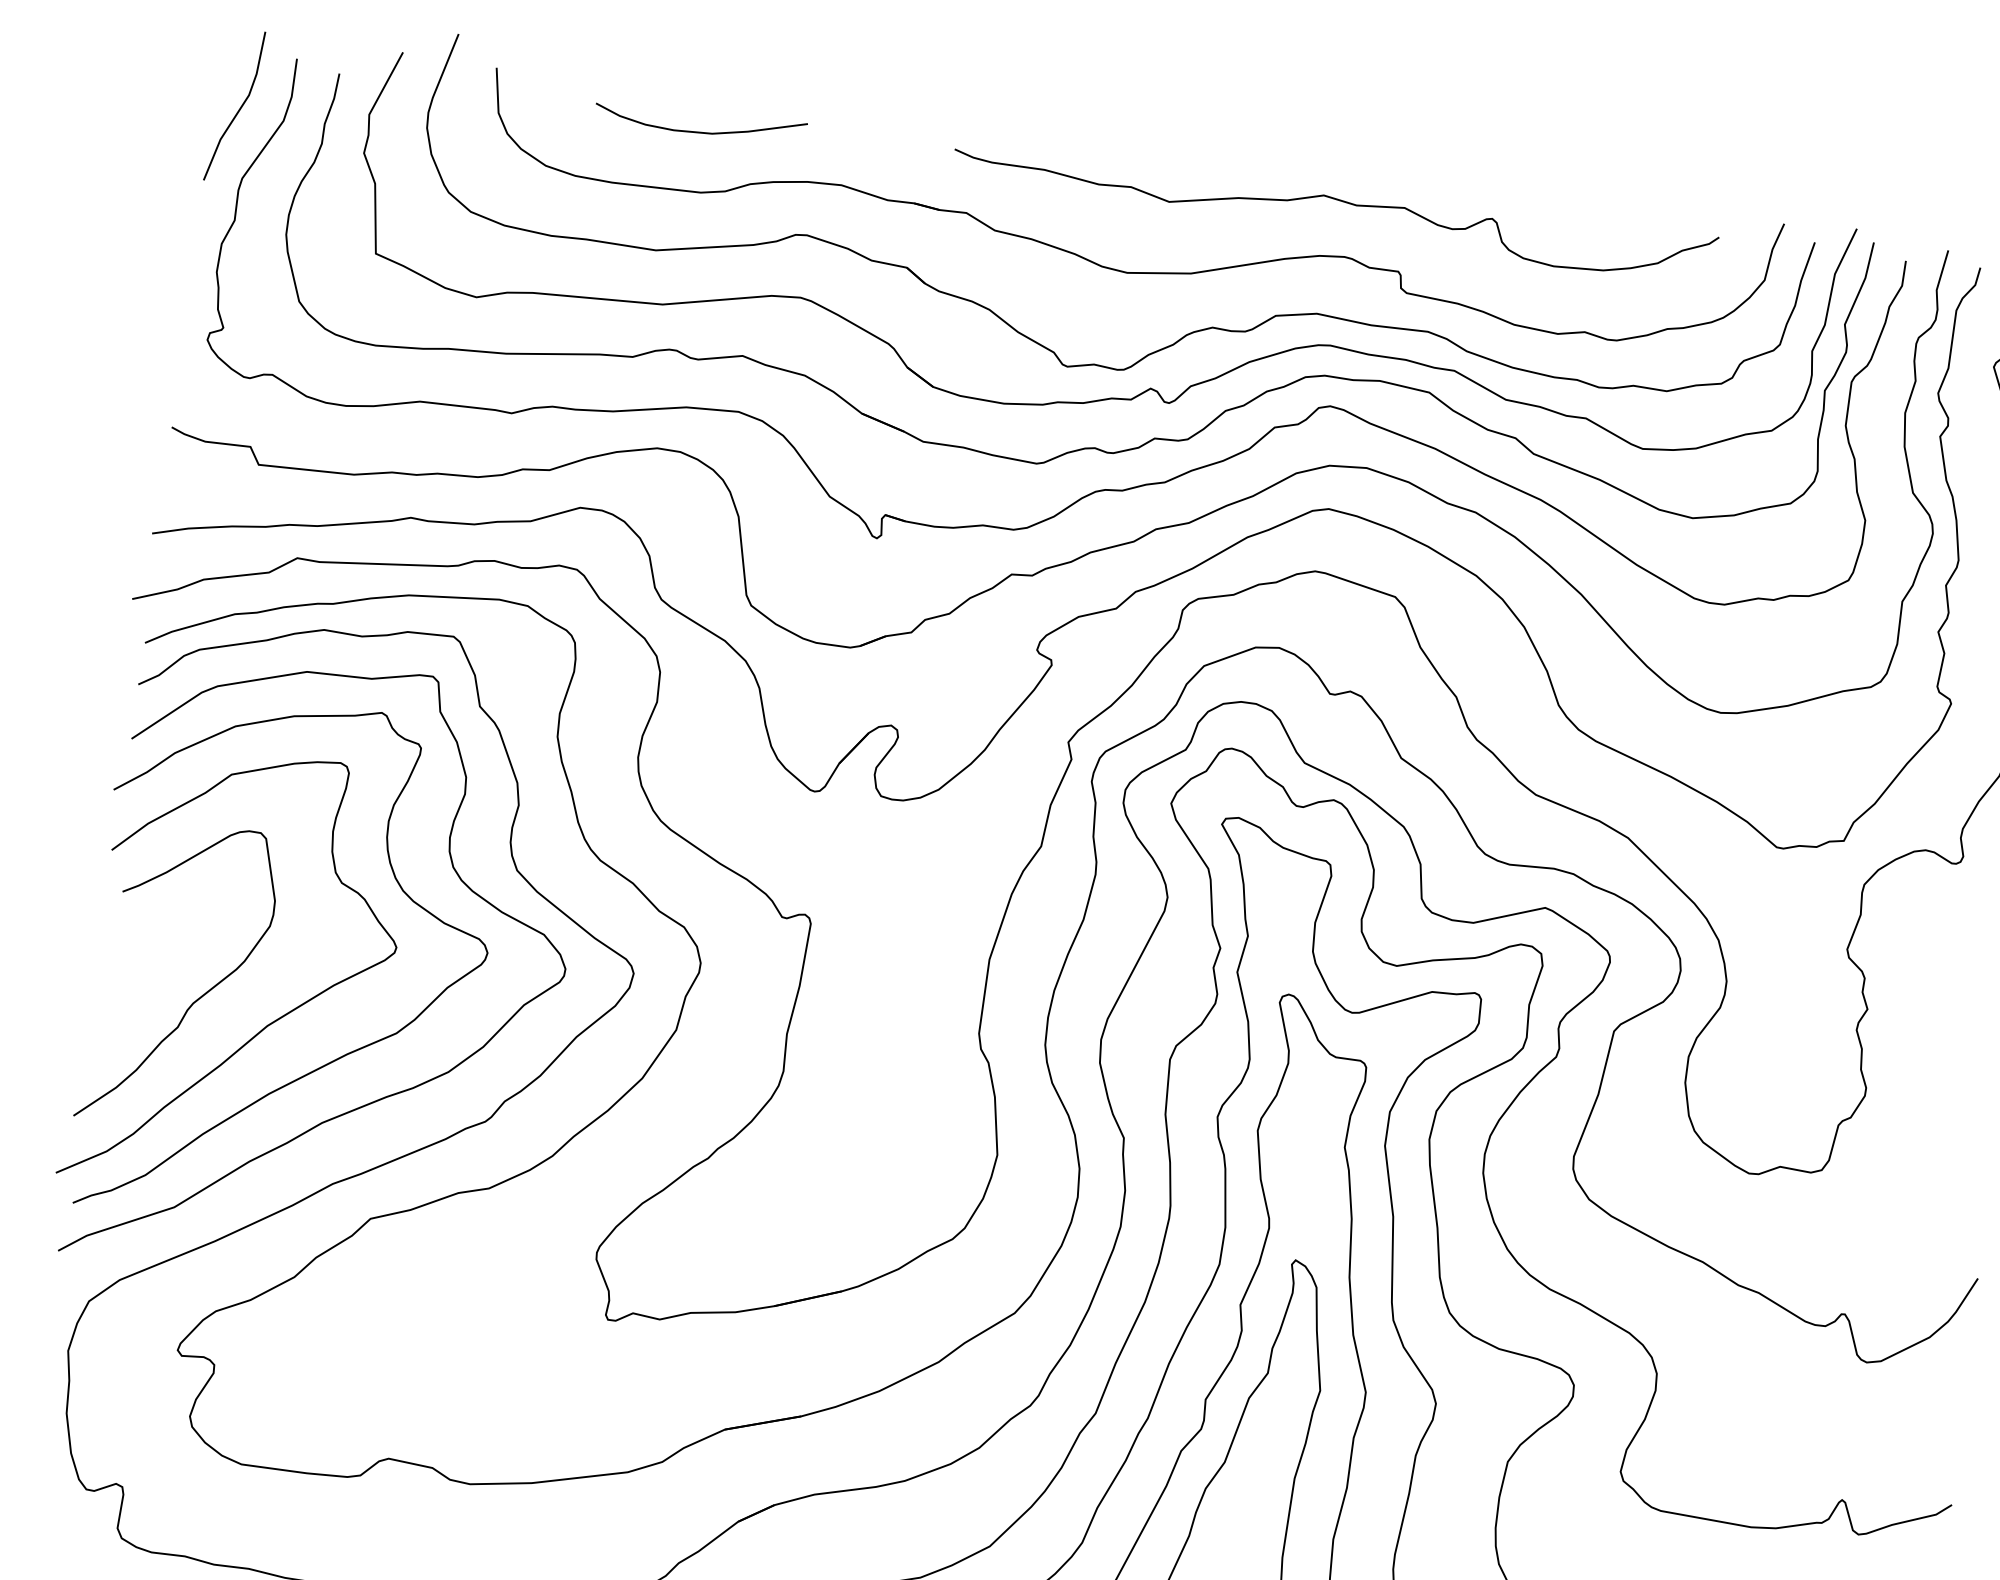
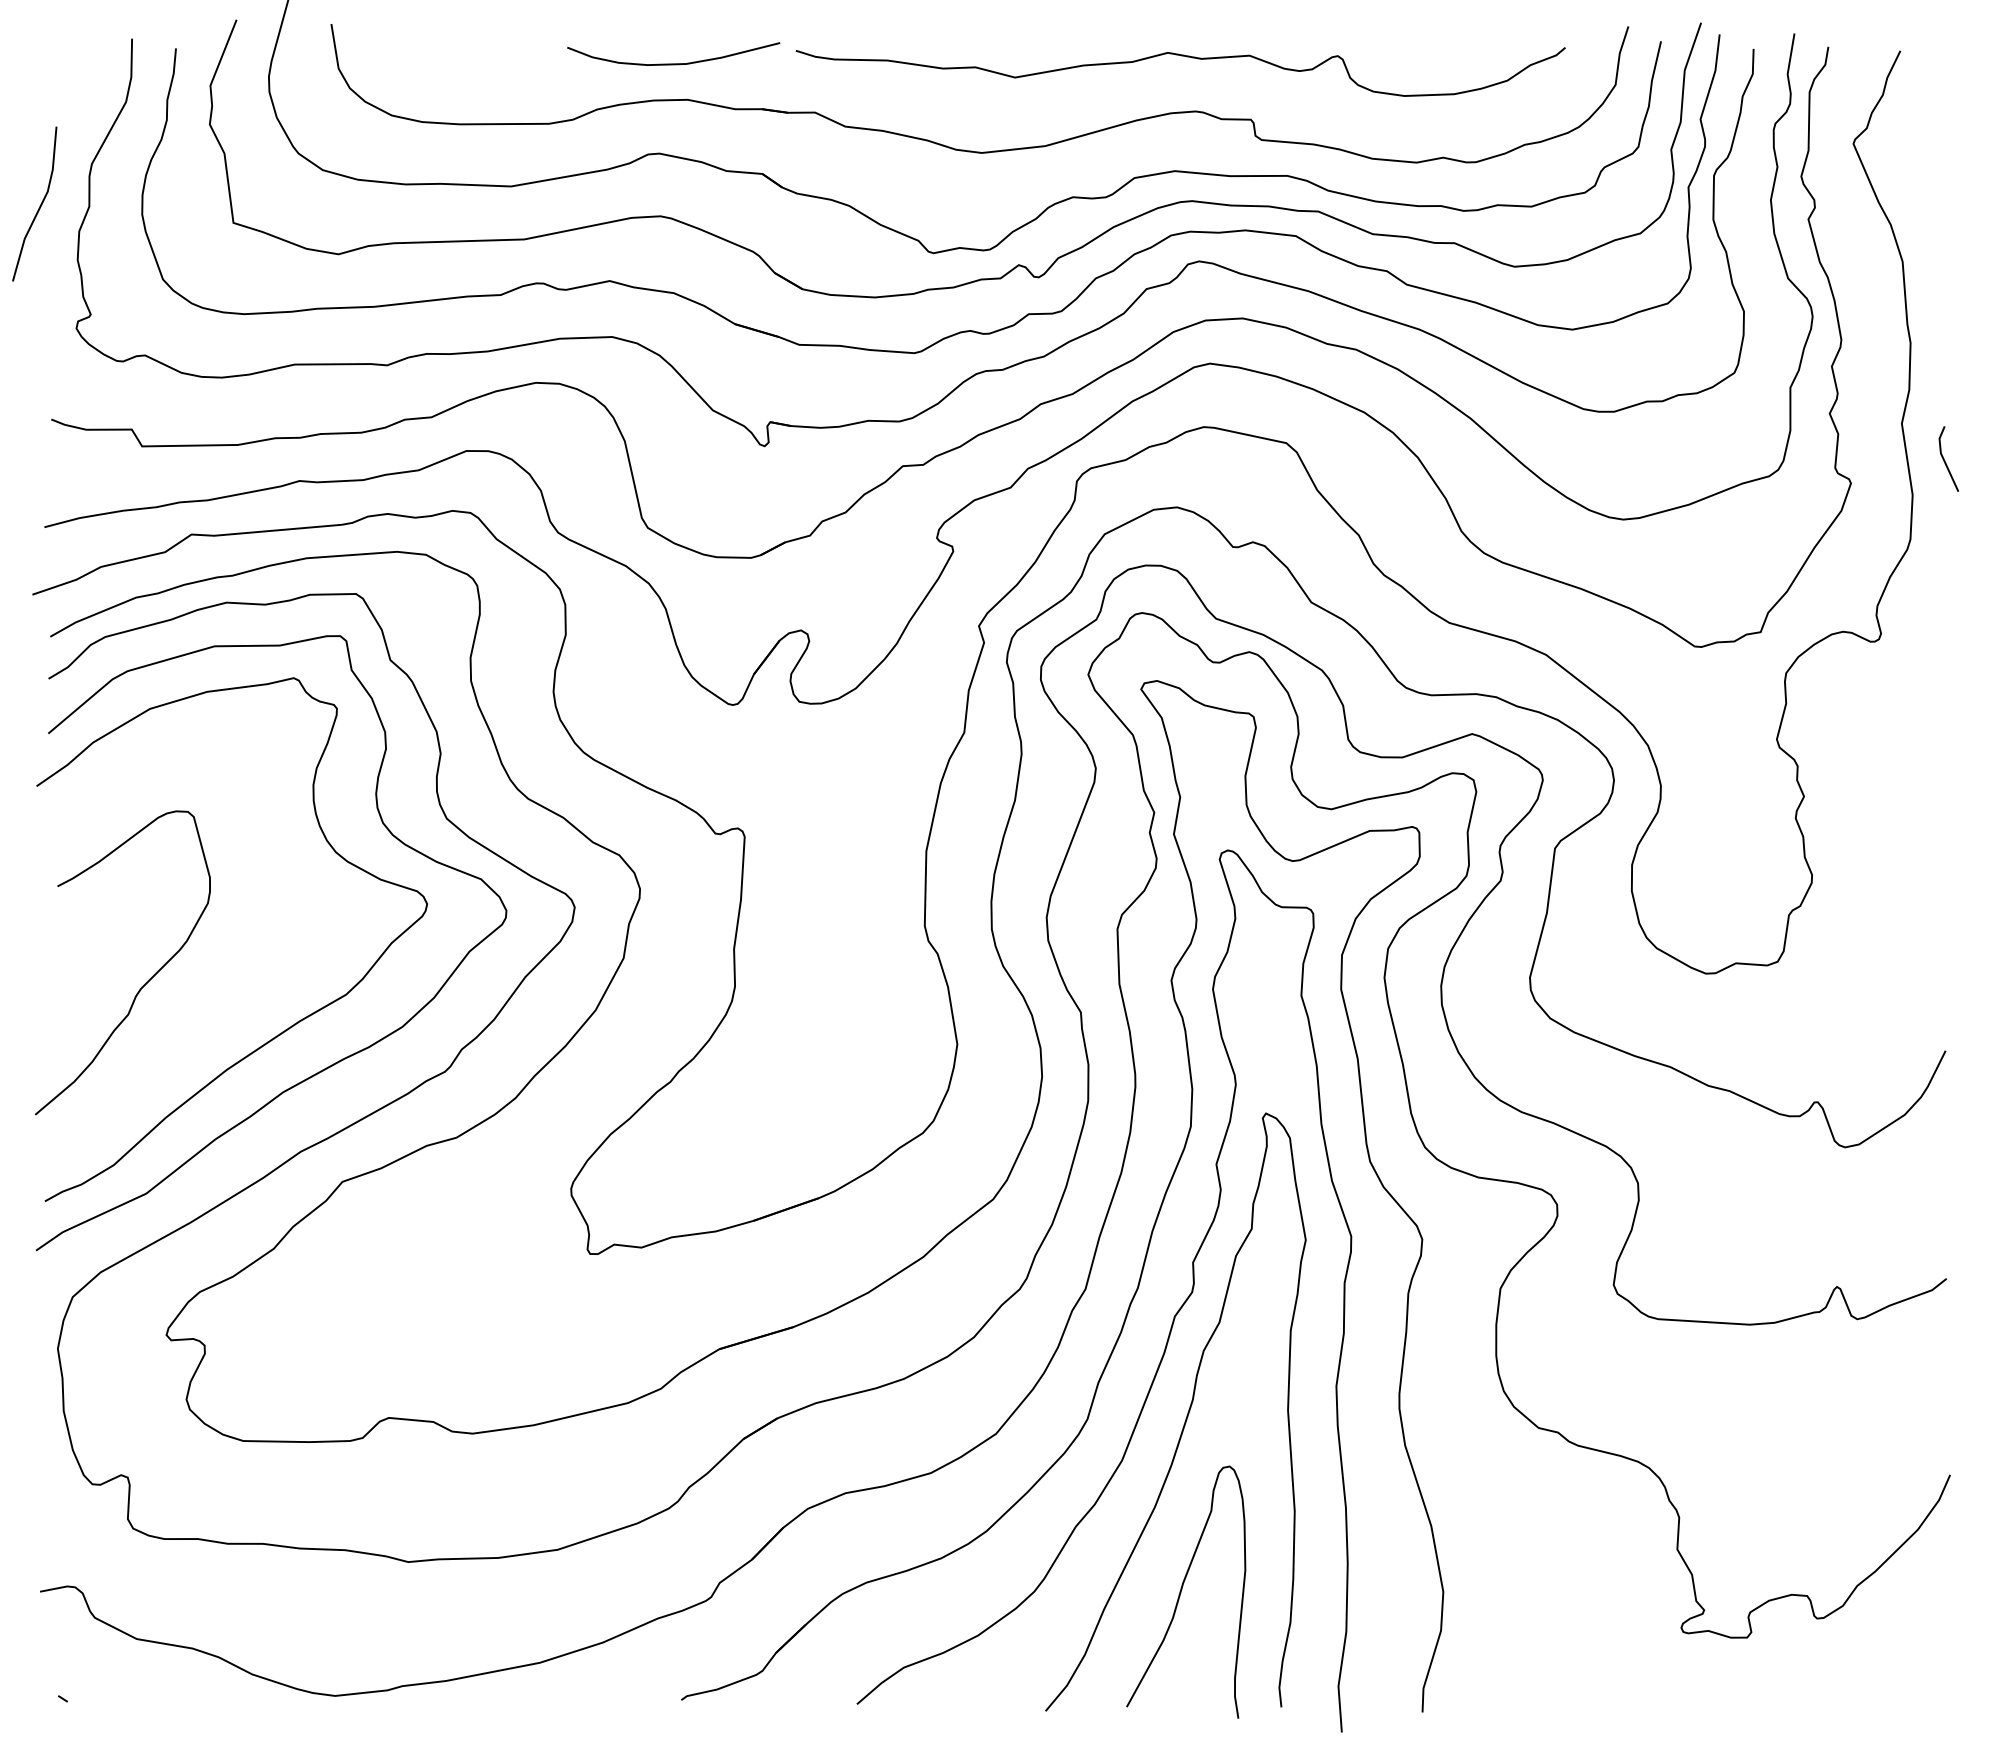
curve: (239, 109) -> (39, 206), moved
curve: (699, 131) -> (673, 63), moved
curve: (266, 1024) -> (216, 1001), removed

